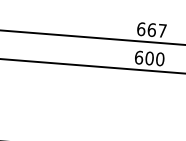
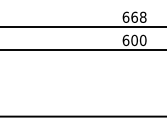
text: (162, 29) -> (143, 16), 667 -> 668

